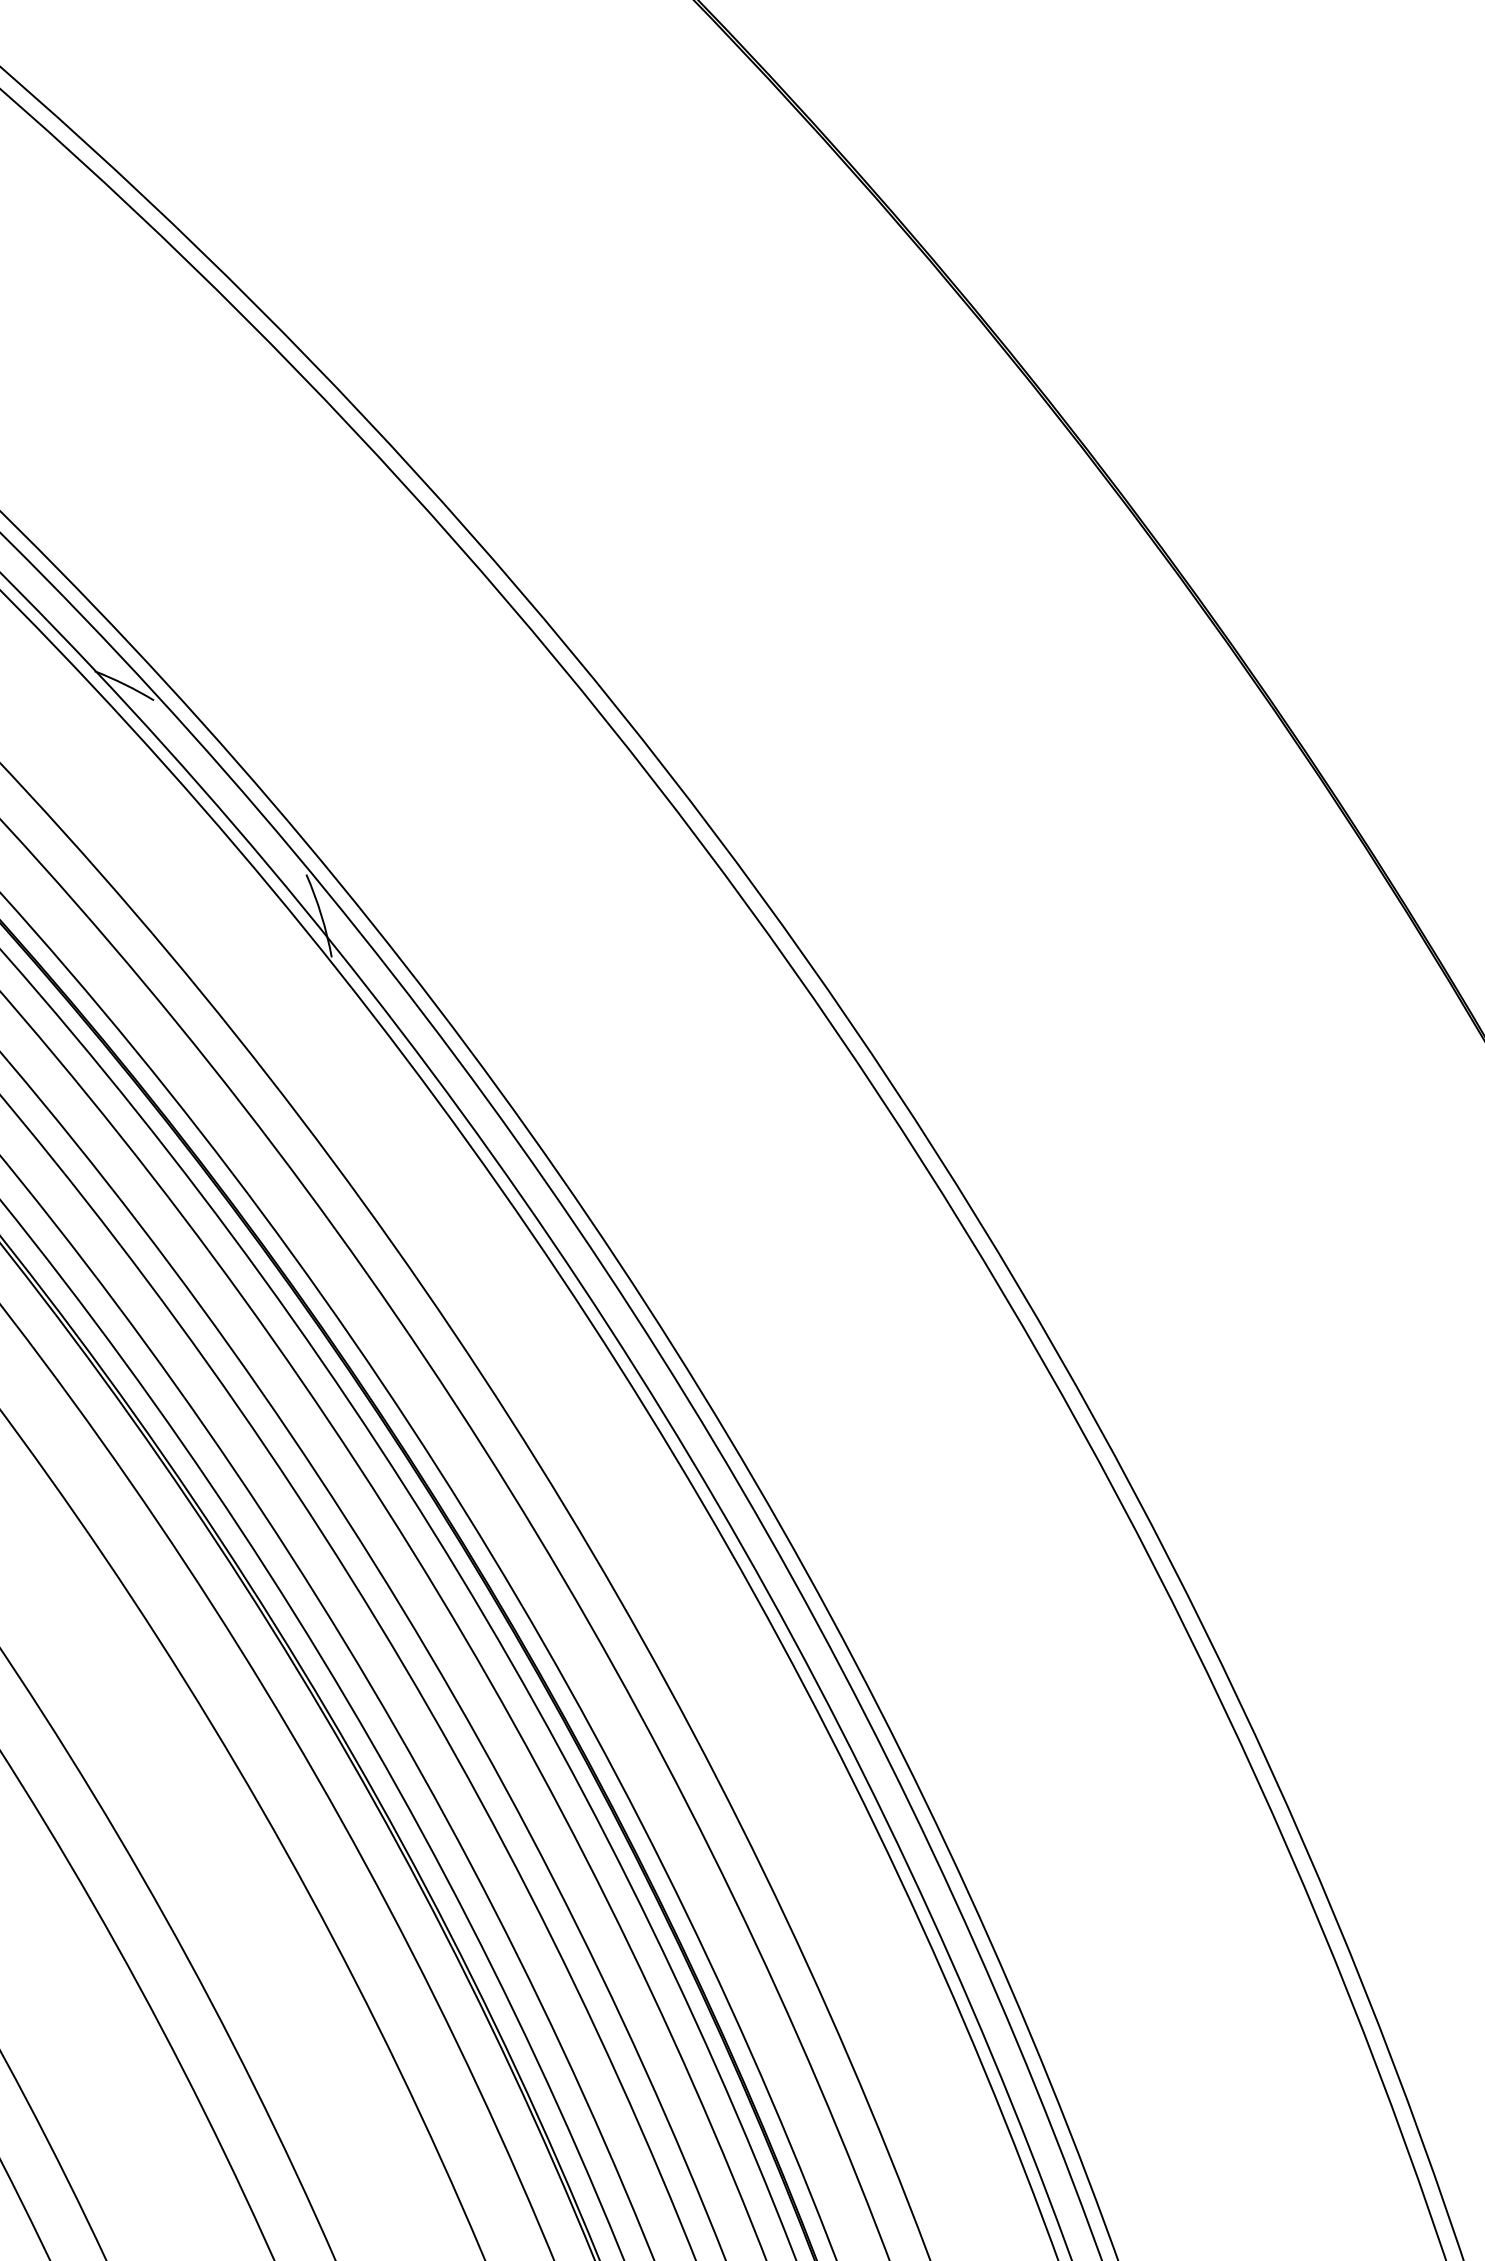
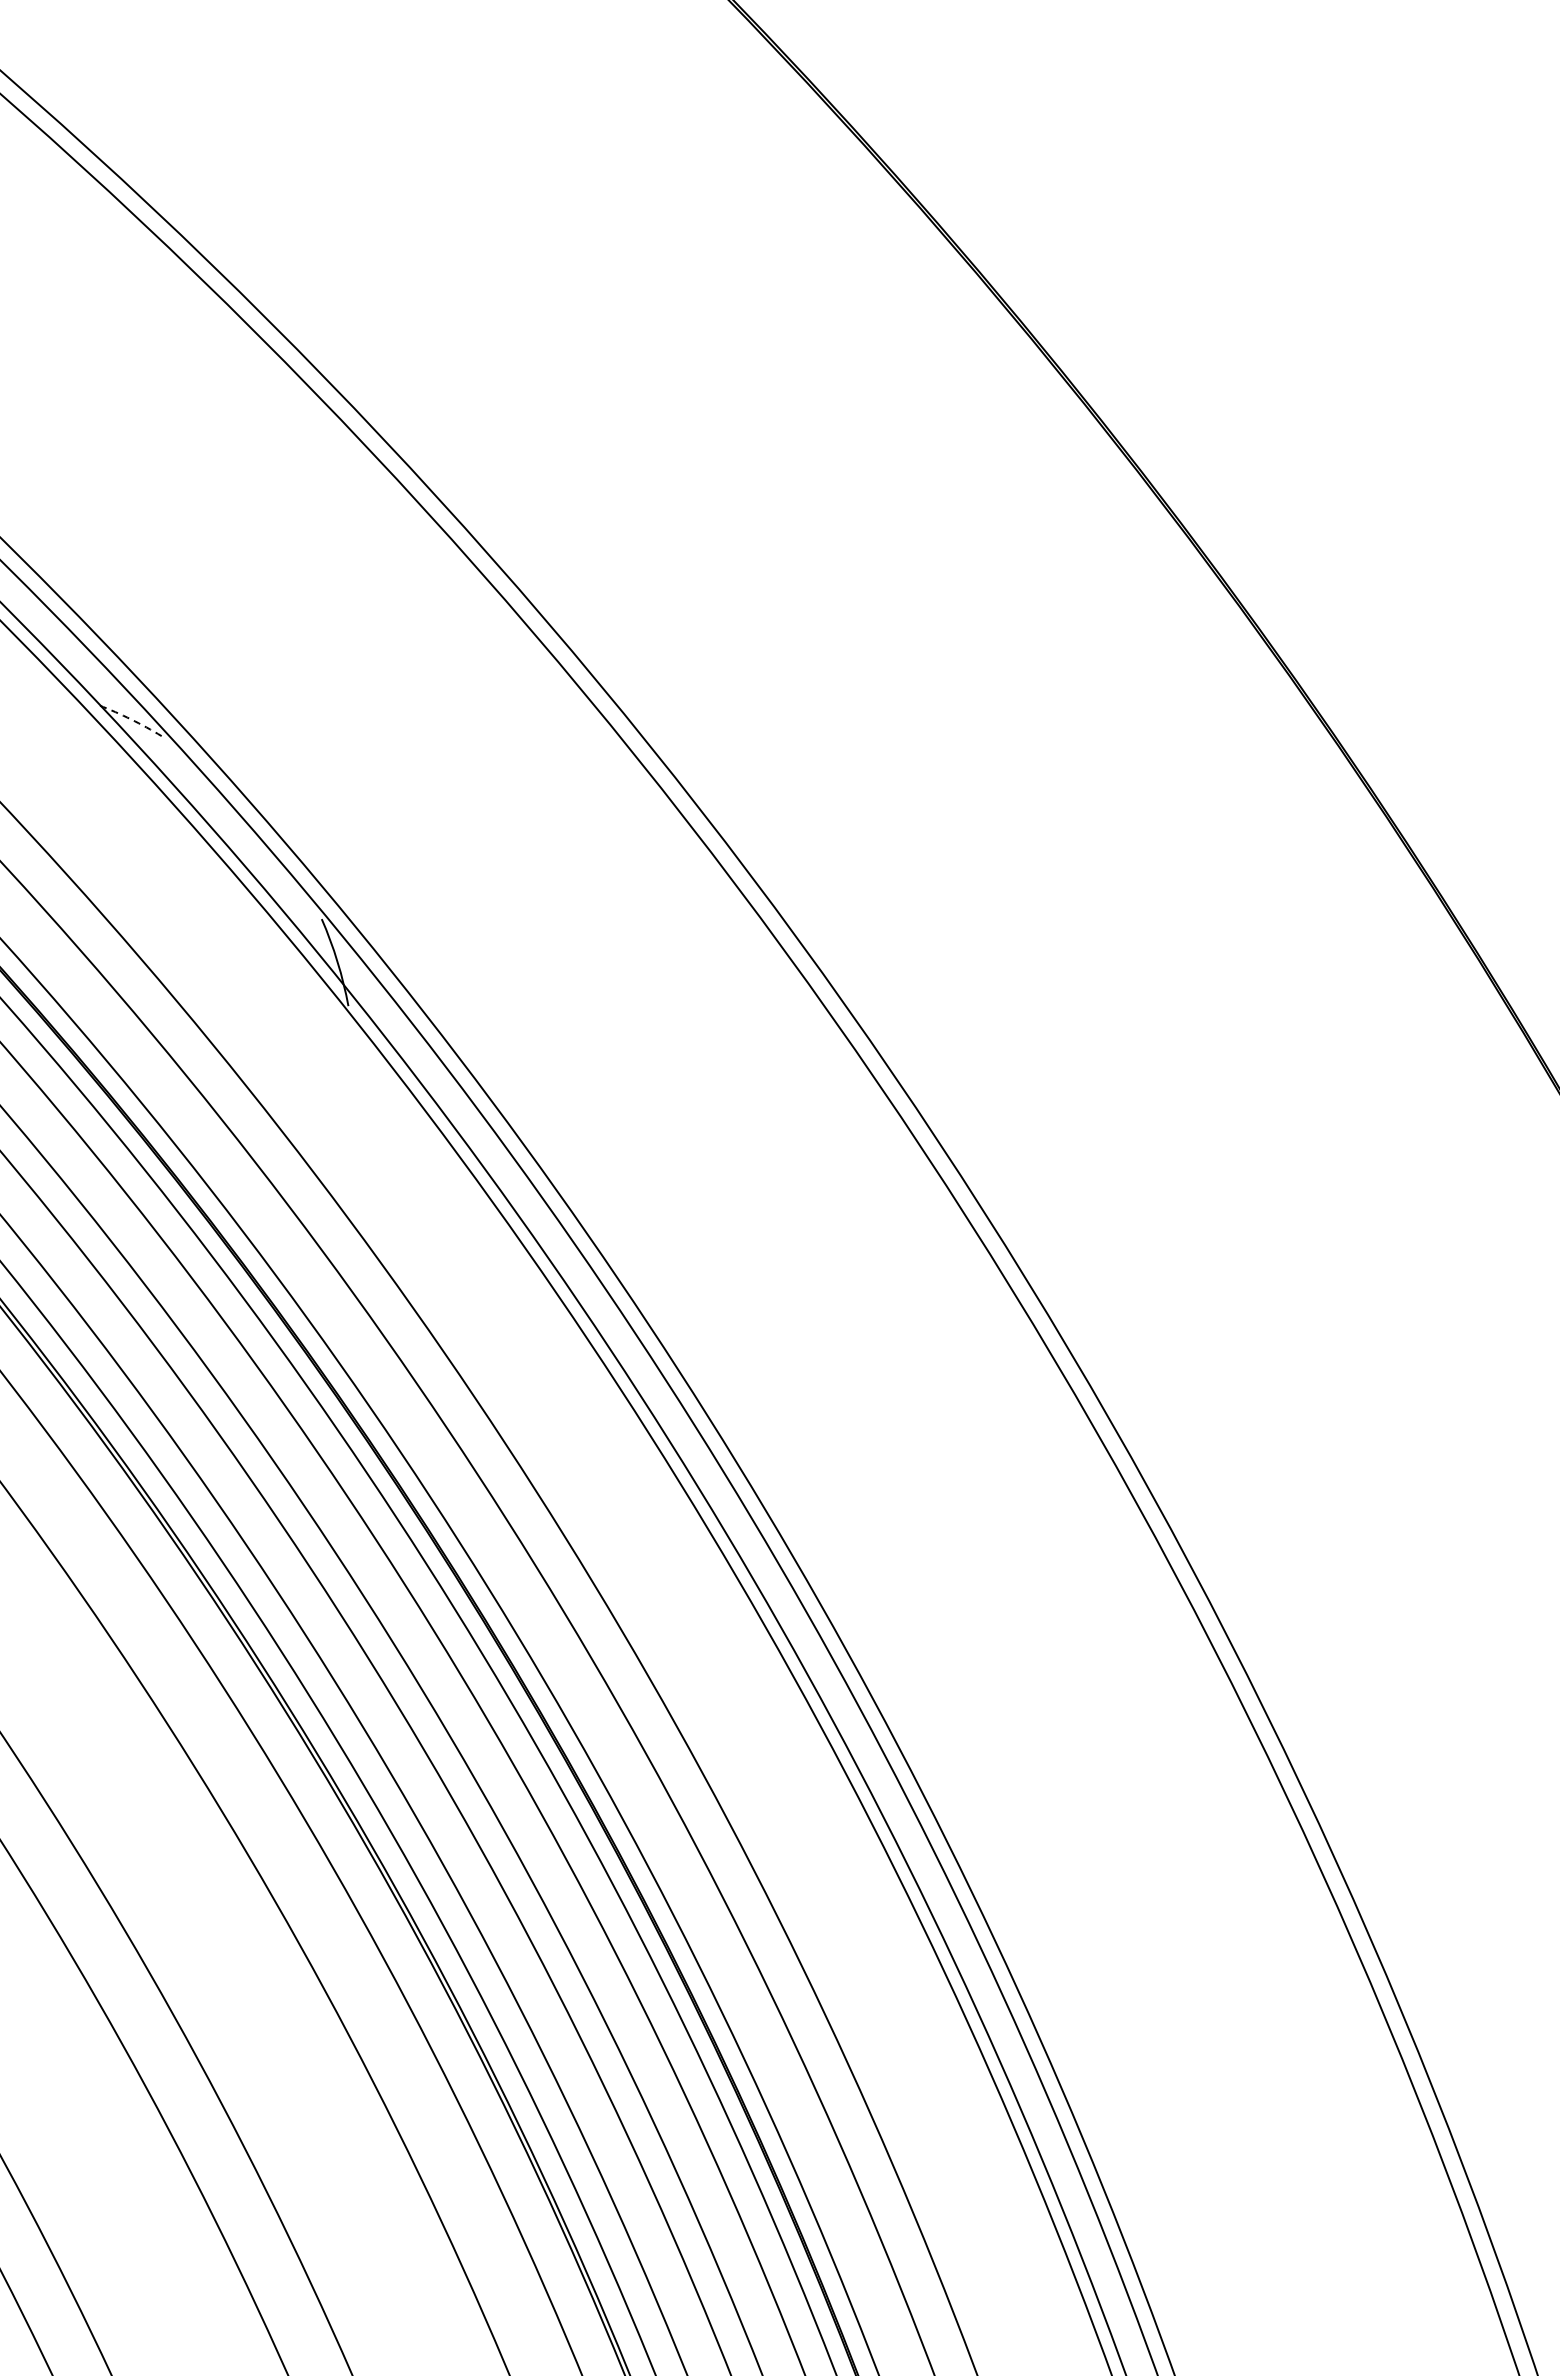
arc: (125, 684) -> (131, 719), solid -> dashed

